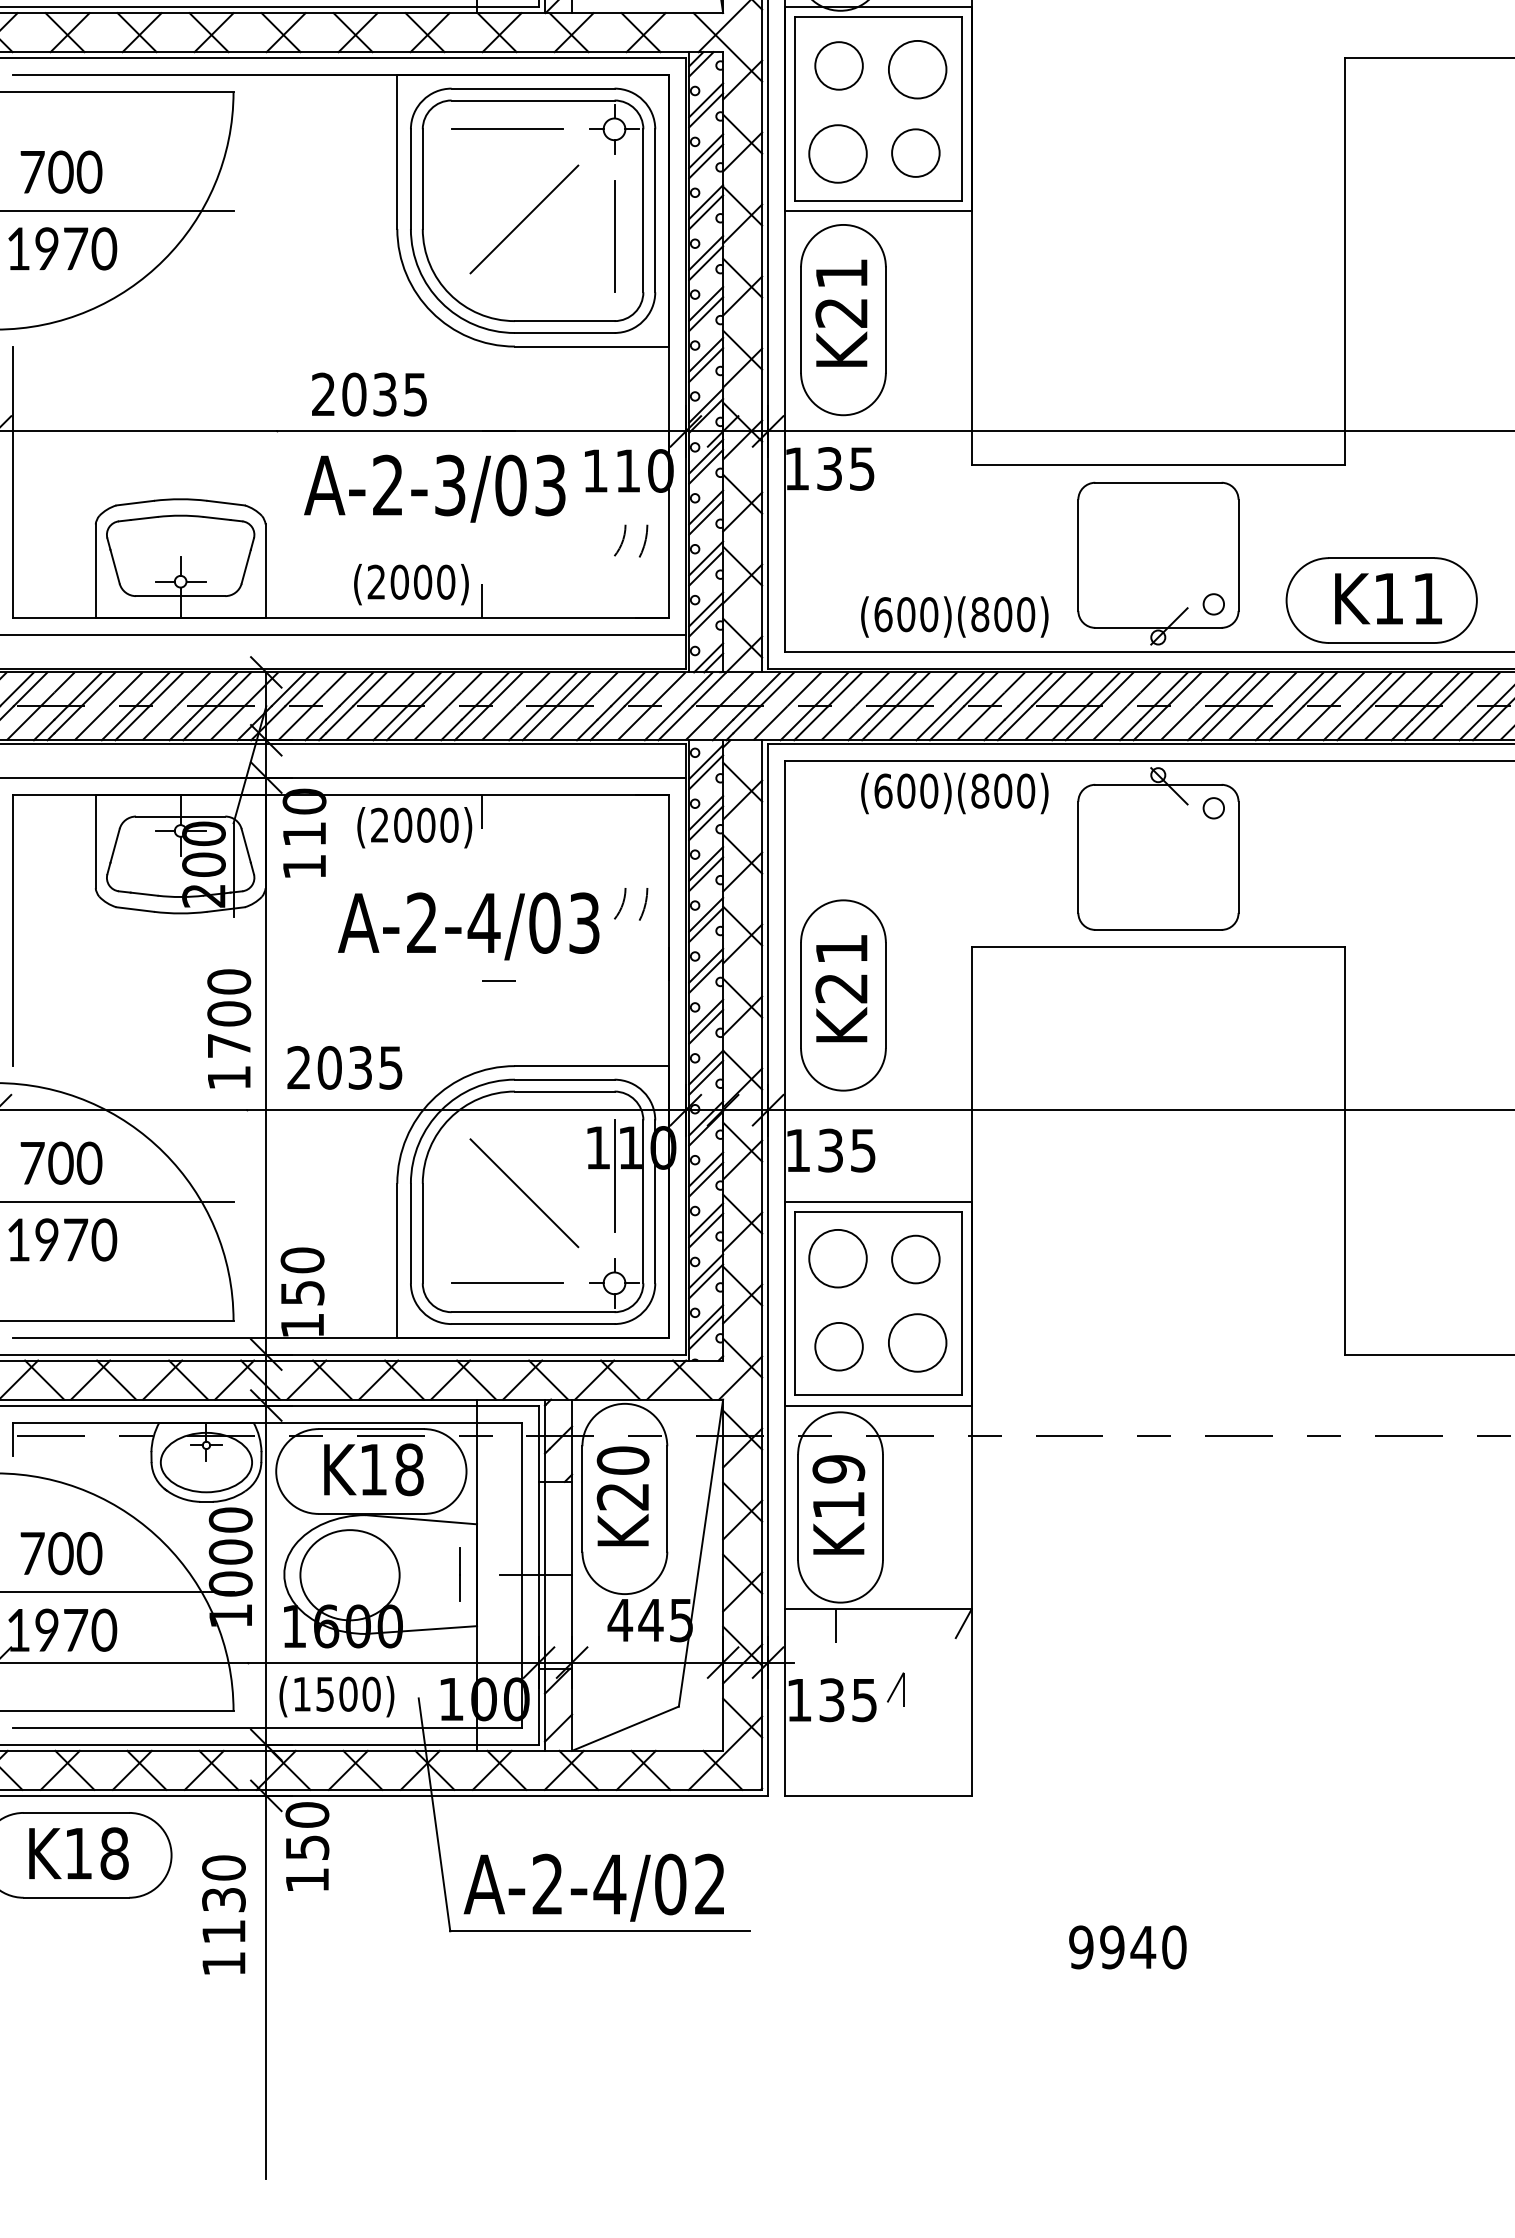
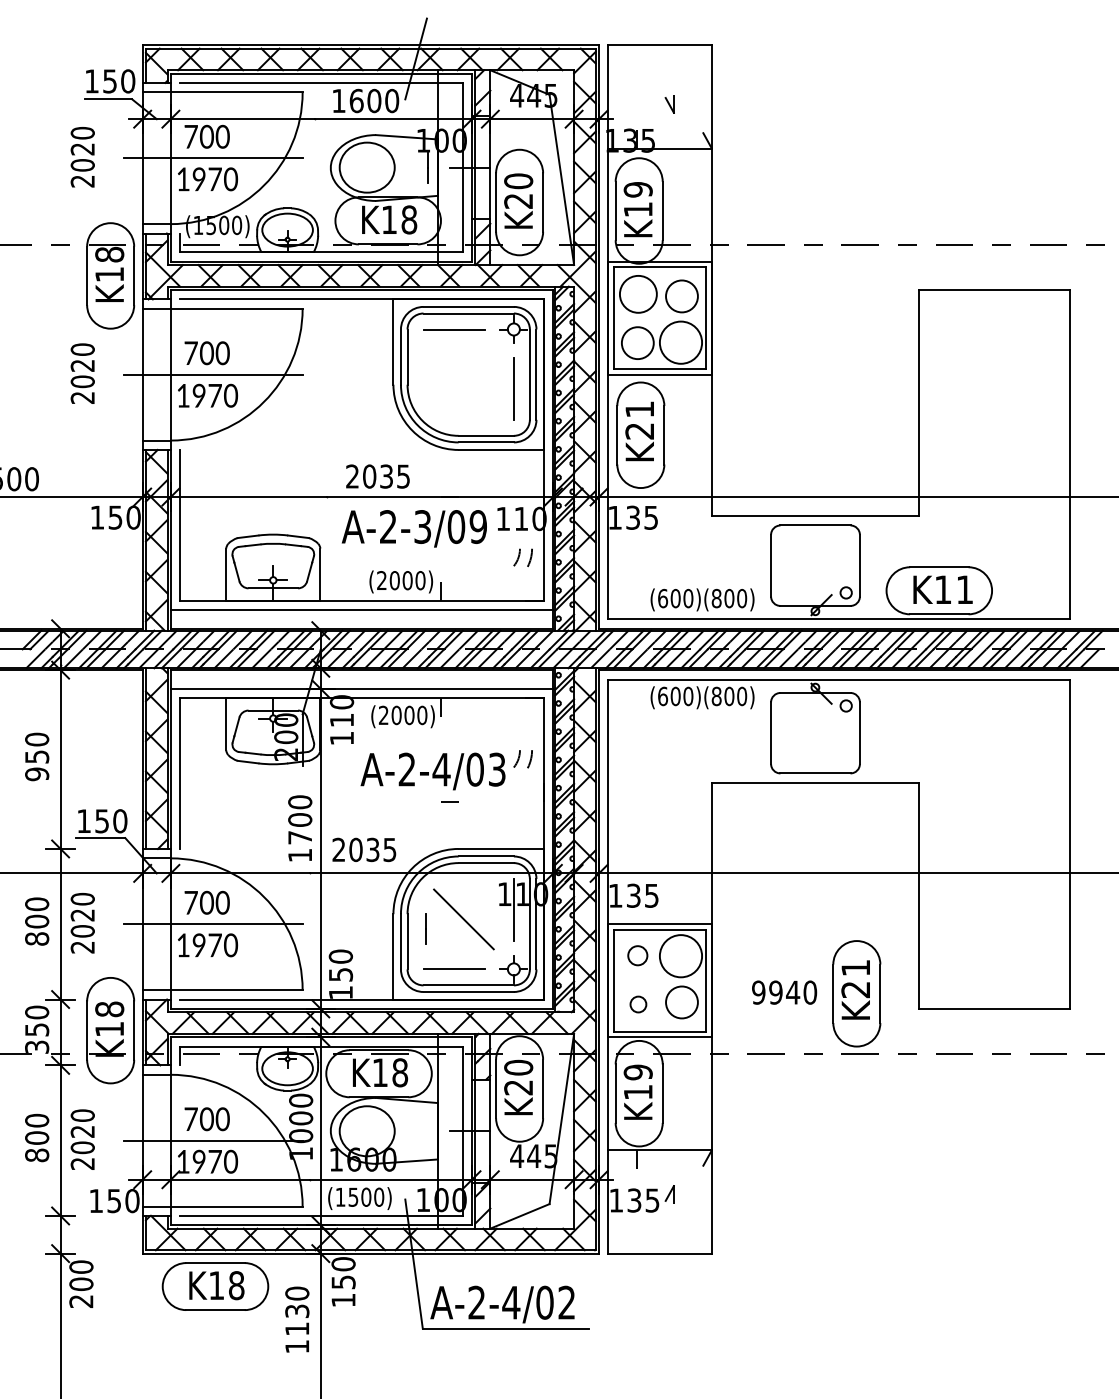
circle: (839, 66) -> (638, 294), size x1.4
circle: (914, 152) -> (680, 342), size x1.6
line: (523, 219) -> (463, 379), removed
text: (548, 484) -> (477, 526), A-2-3/03 -> A-2-3/09
part: (842, 994) -> (856, 993), moved
circle: (837, 1258) -> (637, 955), size x0.6
circle: (914, 1260) -> (680, 956), size x1.6
circle: (839, 1346) -> (638, 1004), size x0.6
line: (458, 1573) -> (425, 928), moved
text: (1127, 1947) -> (784, 992), moved

